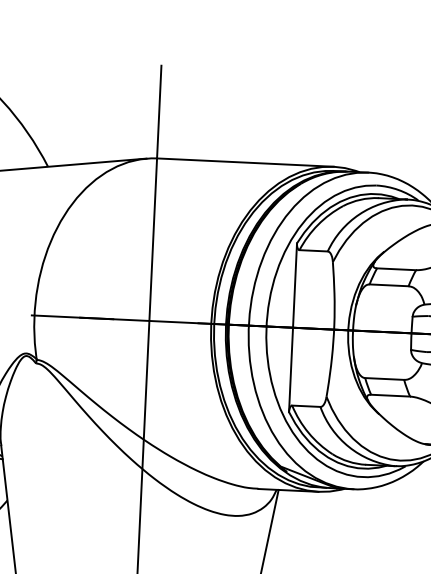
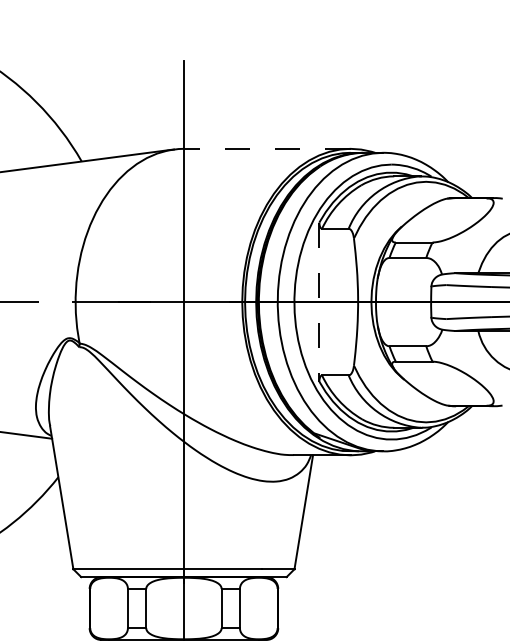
line: (244, 162) -> (266, 148), solid -> dashed
line: (293, 328) -> (319, 302), solid -> dashed

